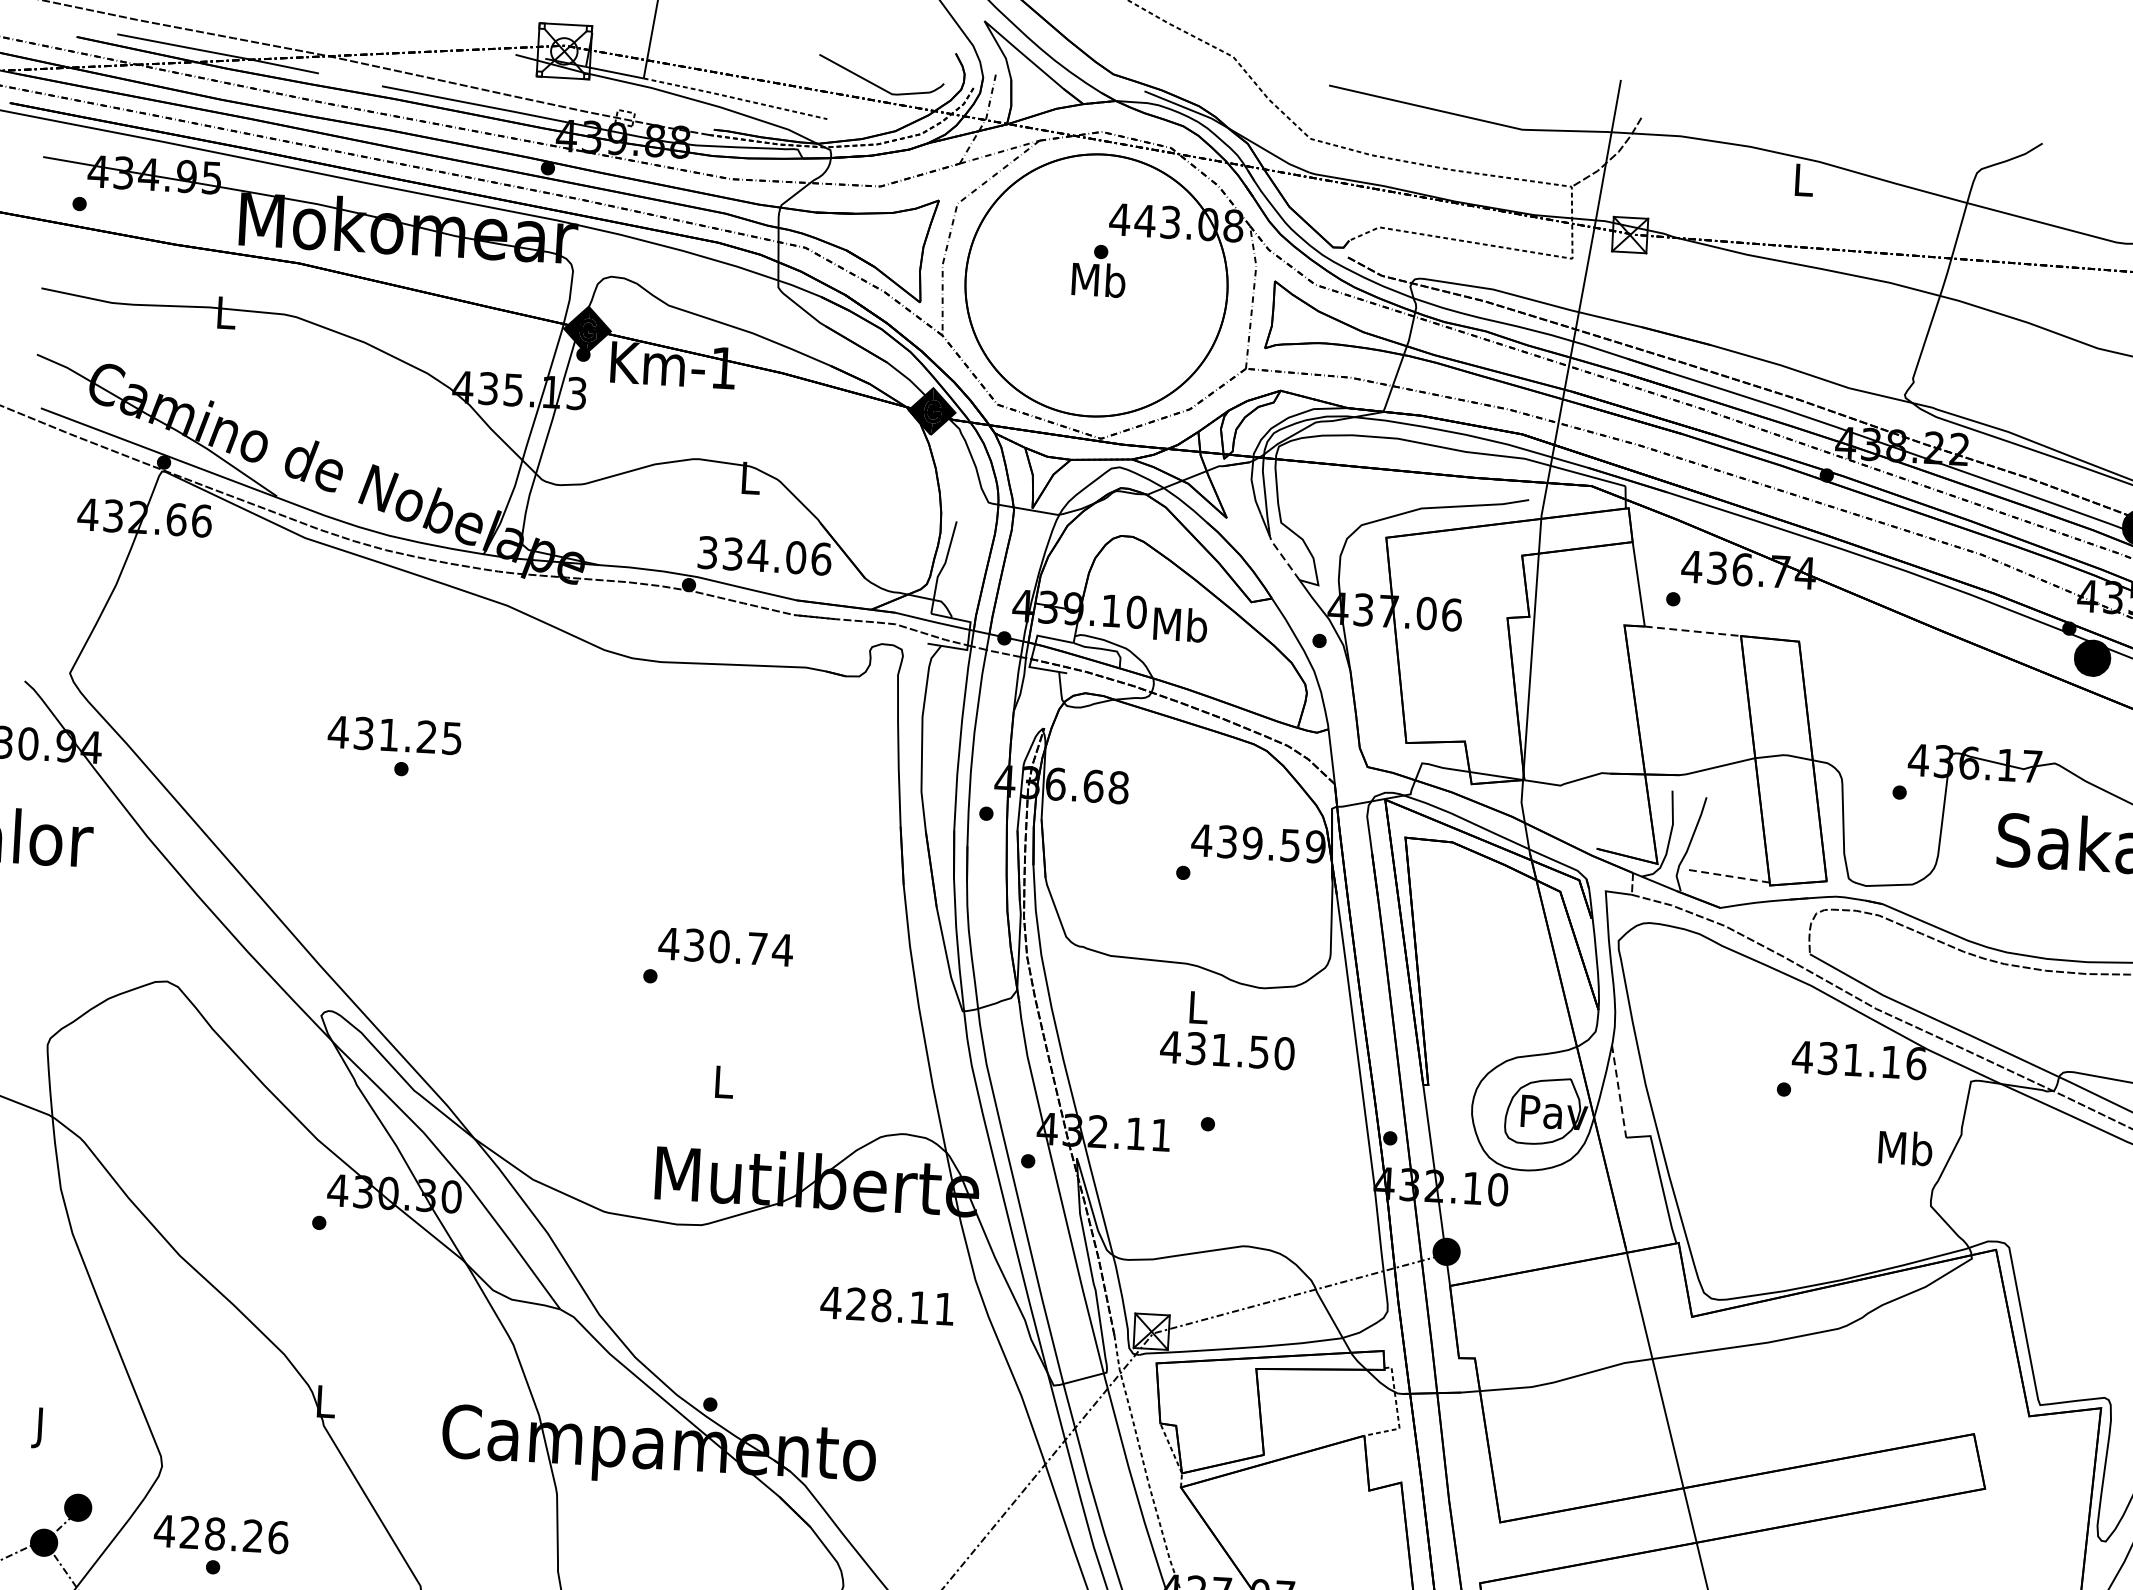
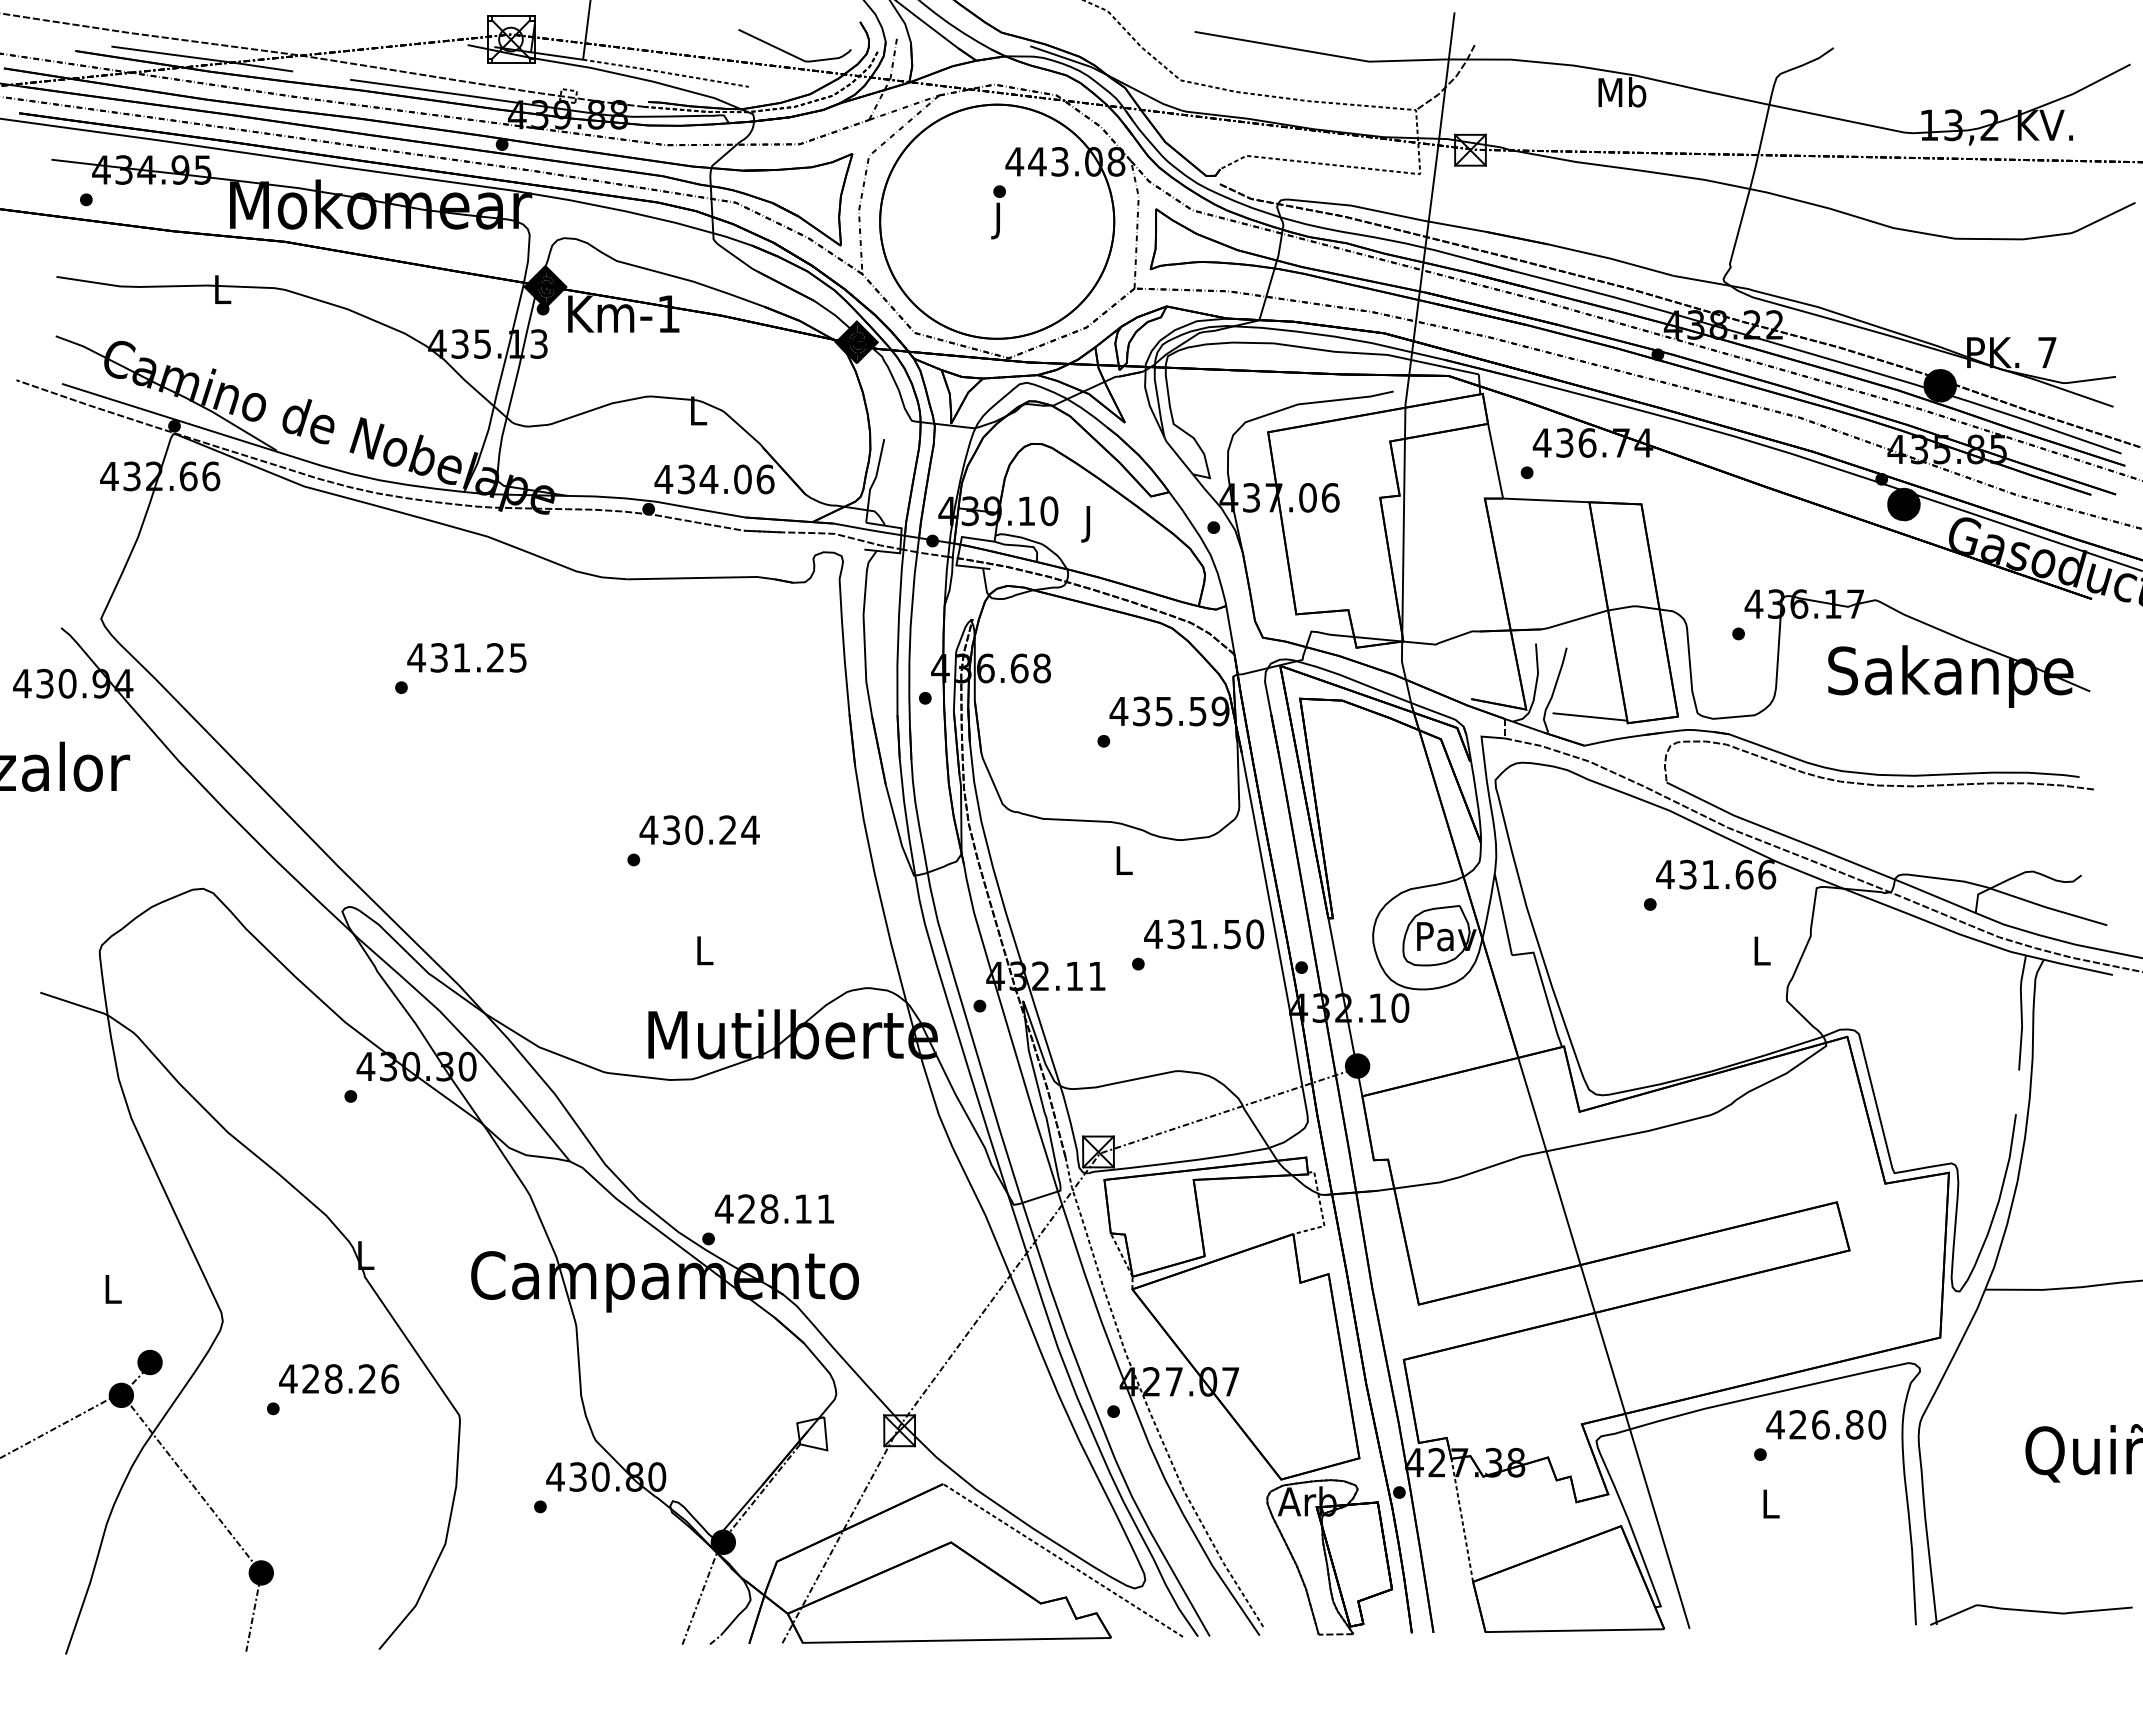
text: (1803, 180) -> (1622, 92), L -> Mb
text: (1098, 284) -> (998, 220), Mb -> J
text: (707, 552) -> (663, 479), 334.06 -> 434.06
line: (1283, 558) -> (1177, 455), dashed -> solid
text: (1179, 628) -> (1088, 523), Mb -> J
line: (1693, 631) -> (1546, 500), dashed -> solid
text: (394, 734) -> (466, 657), moved
text: (1251, 843) -> (1163, 711), 439.59 -> 435.59
line: (1727, 875) -> (1589, 716), dashed -> solid
text: (757, 948) -> (727, 829), 430.74 -> 430.24
text: (1227, 1050) -> (1204, 934), moved
text: (1891, 1061) -> (1744, 874), 431.16 -> 431.66
line: (1619, 1091) -> (1503, 914), dashed -> solid
text: (1905, 1147) -> (1761, 950), Mb -> L
text: (886, 1305) -> (773, 1208), moved
text: (41, 1428) -> (113, 1293), J -> L
text: (221, 1533) -> (339, 1378), moved

